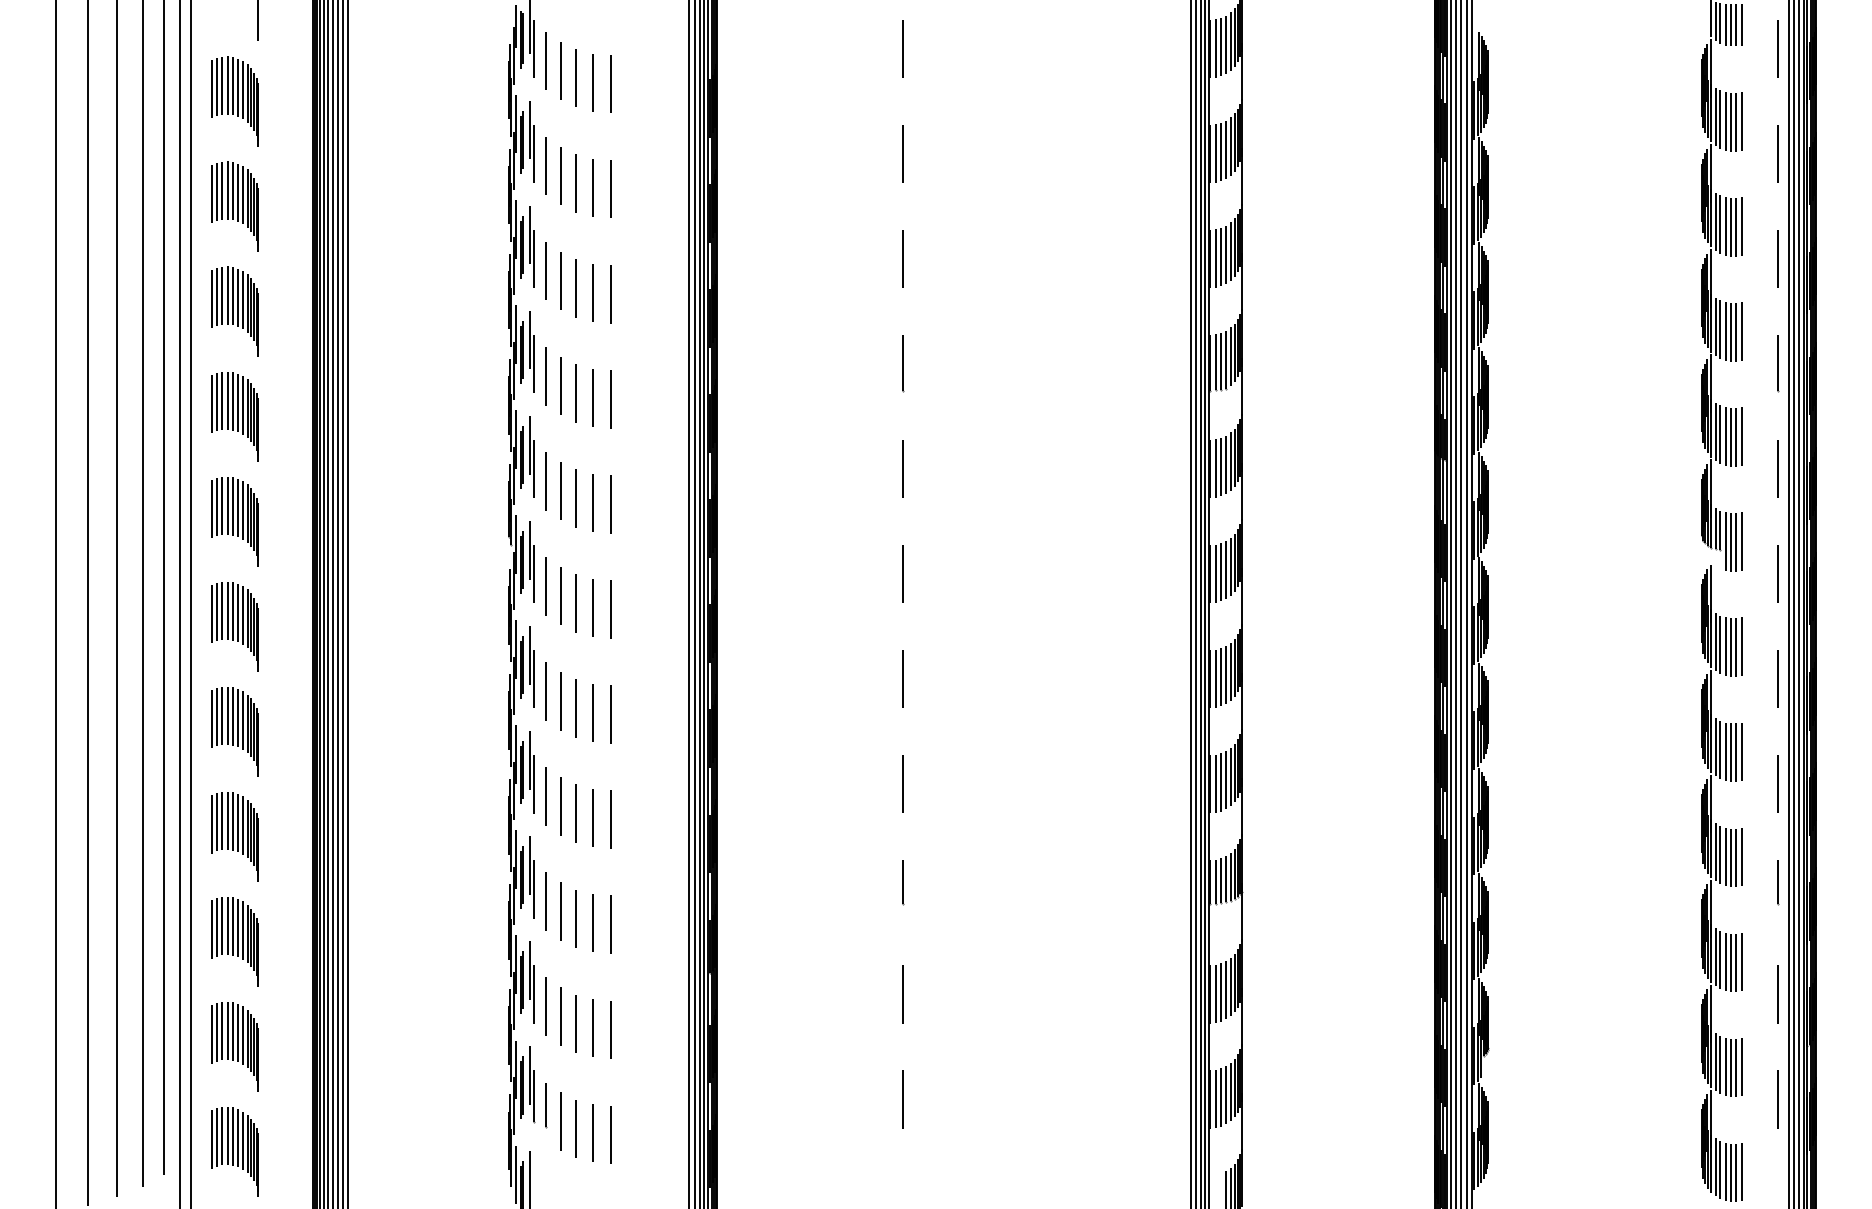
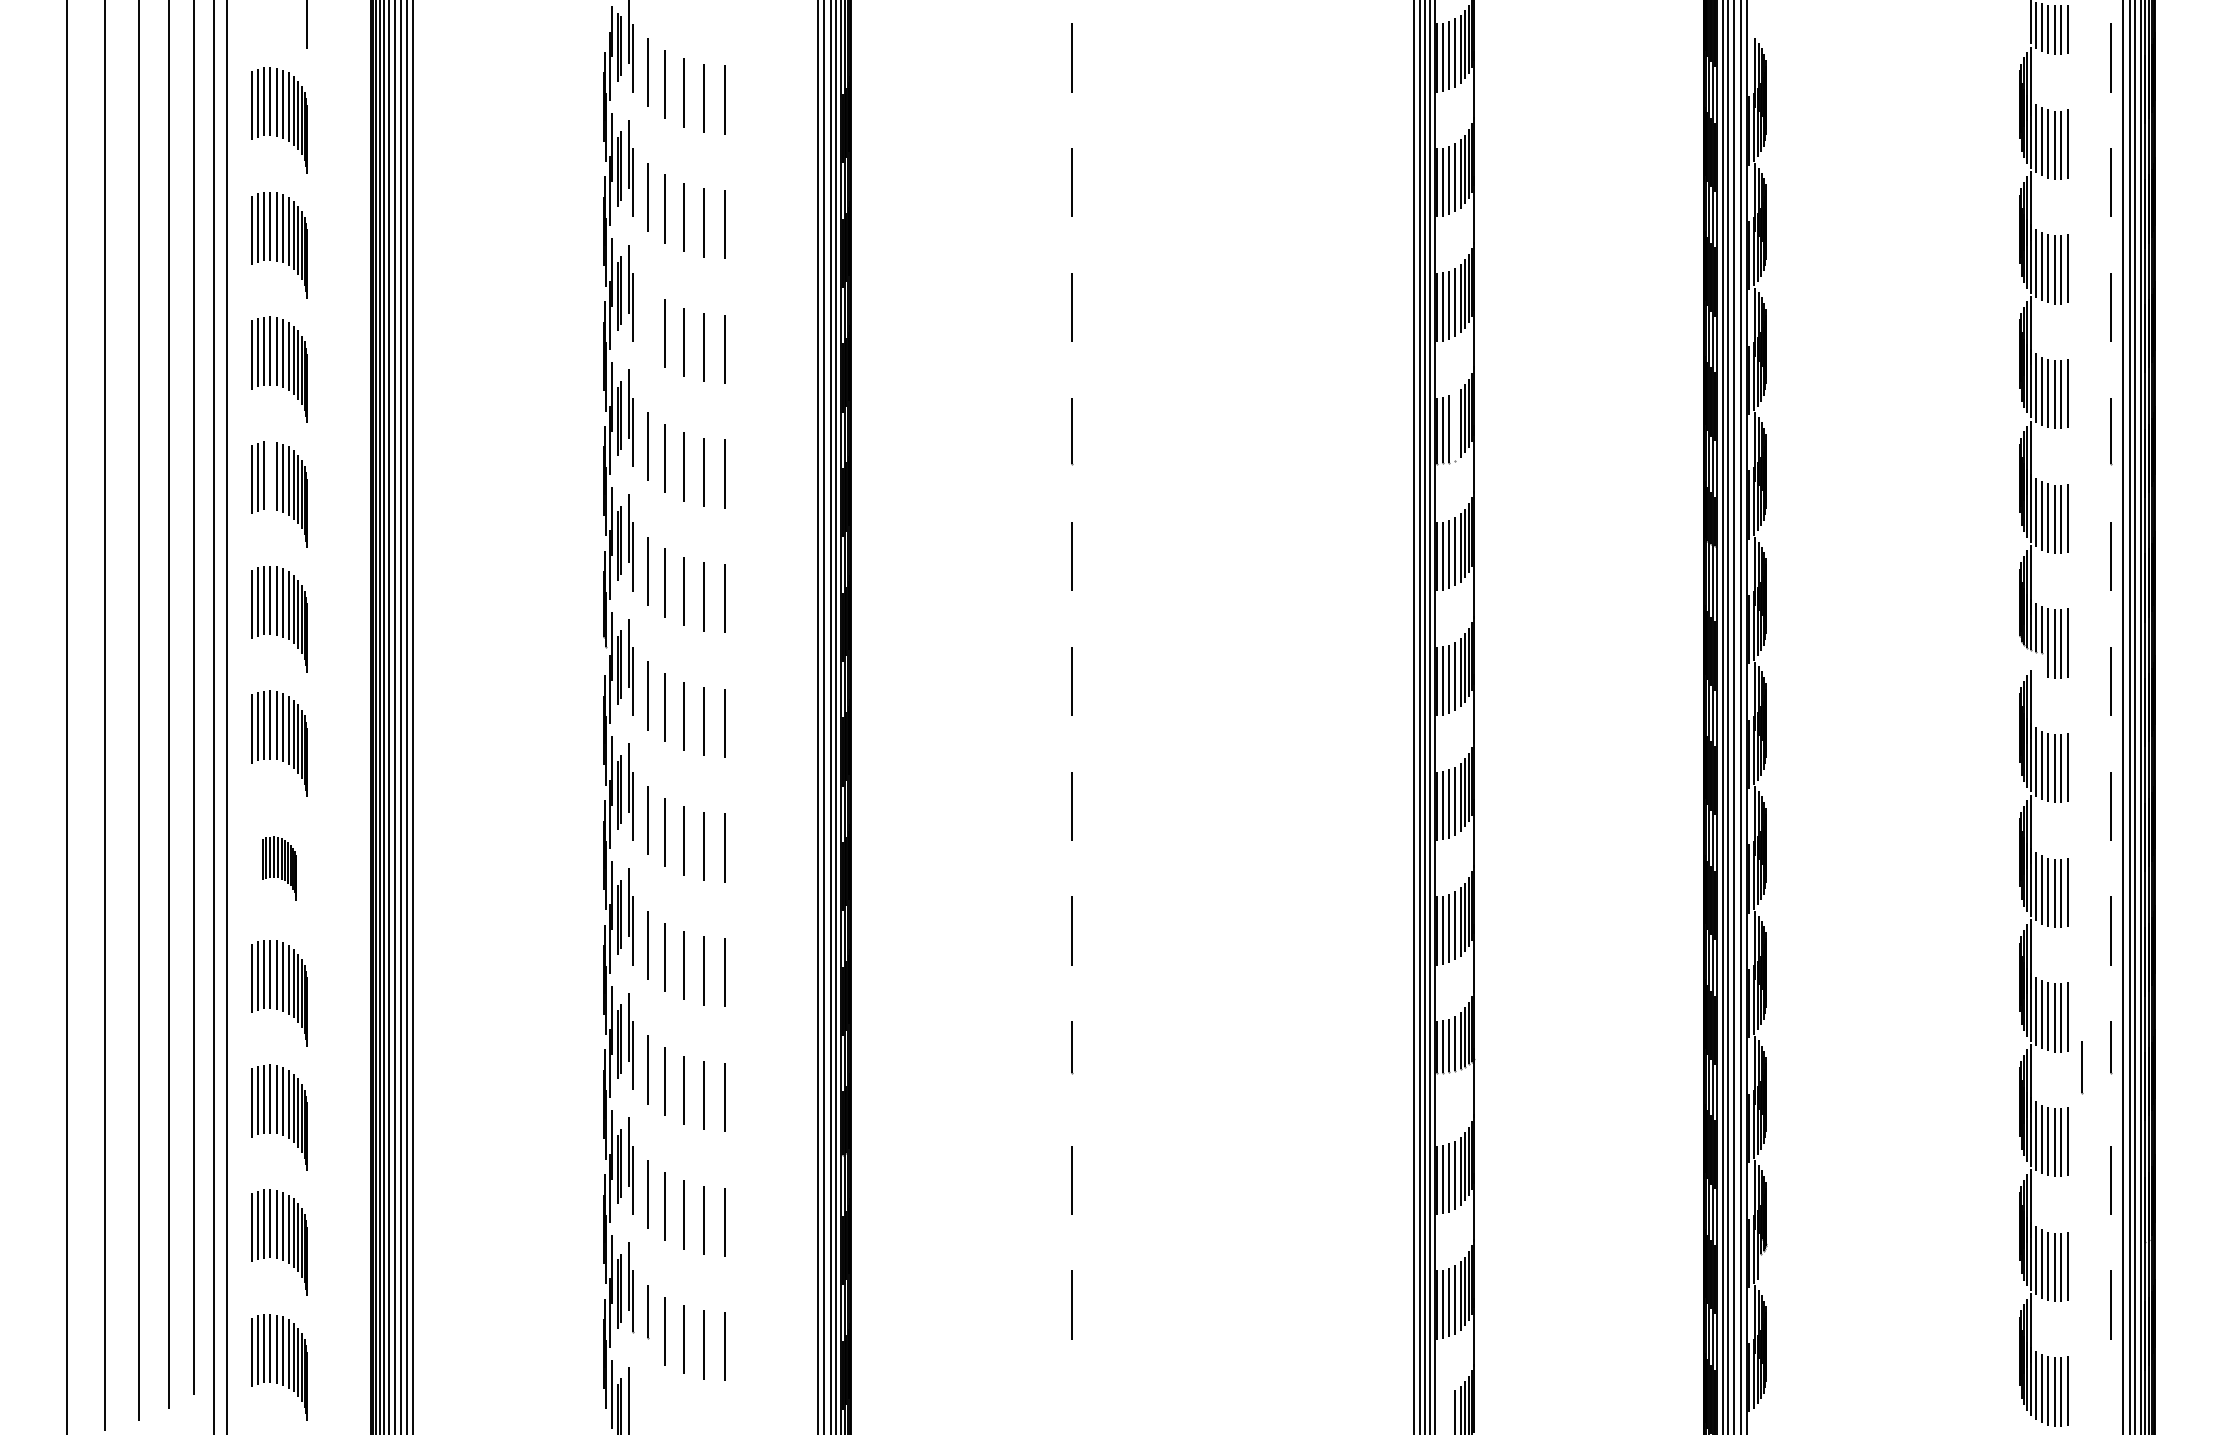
line: (546, 270) -> (648, 321), removed
line: (1226, 359) -> (1455, 426), removed
line: (227, 400) -> (270, 475), removed
part: (235, 731) -> (279, 868), size x0.6
line: (1754, 899) -> (2082, 1067), added

